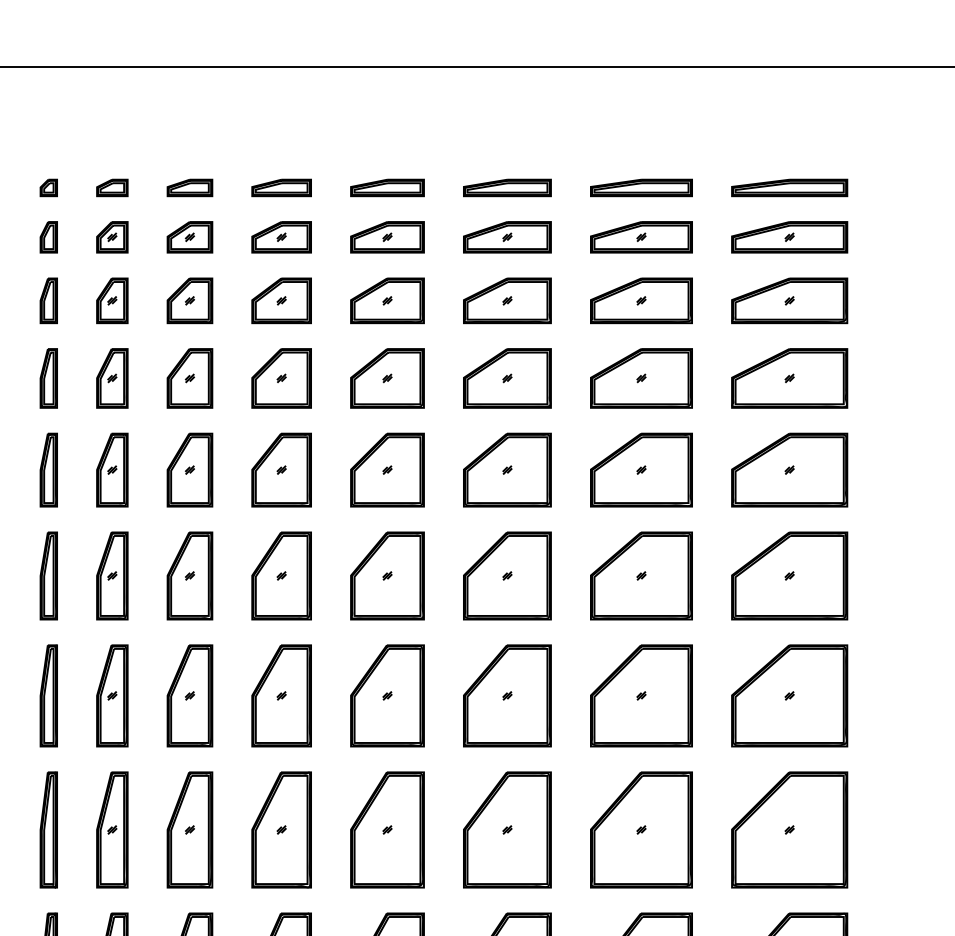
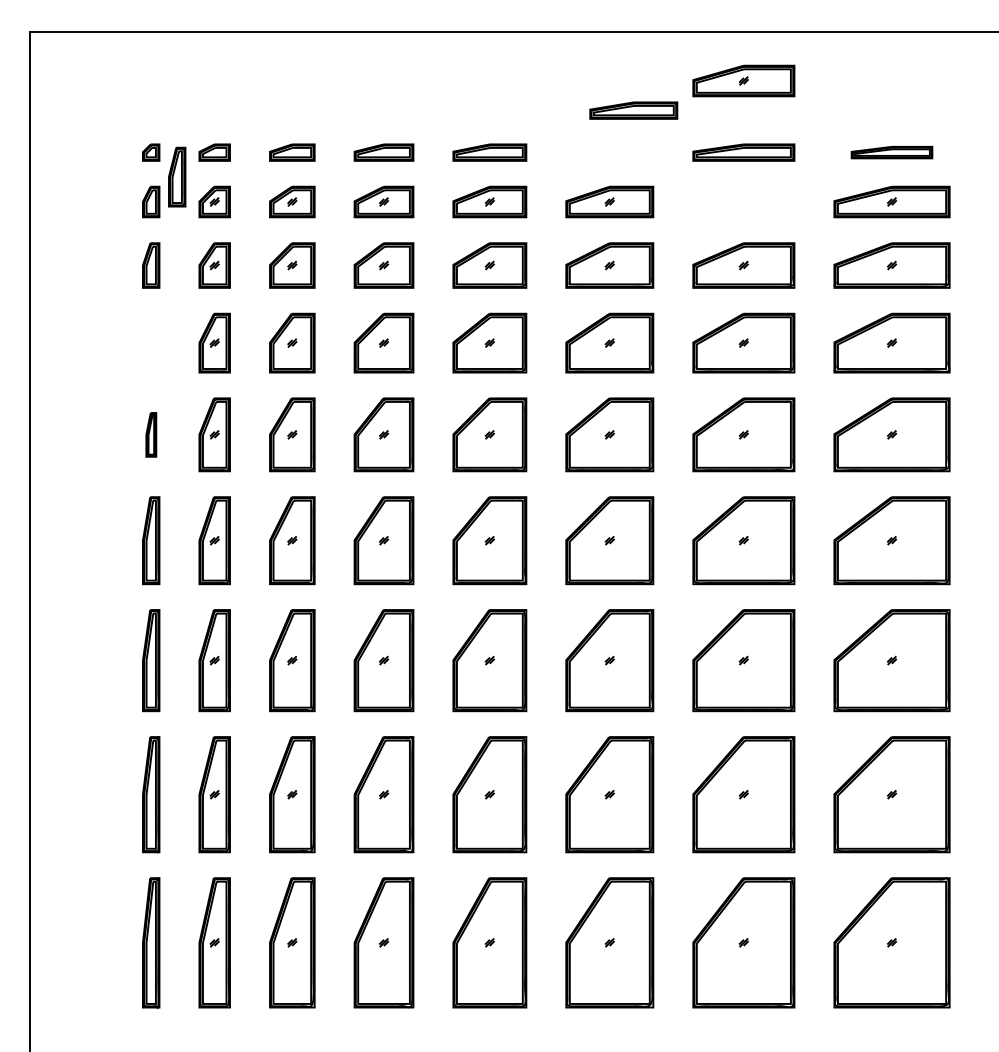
part: (507, 187) -> (633, 110), moved
part: (789, 187) -> (891, 152), size x0.7
part: (641, 236) -> (743, 80), moved
part: (49, 377) -> (177, 176), moved
part: (49, 469) -> (151, 434), size x0.6

